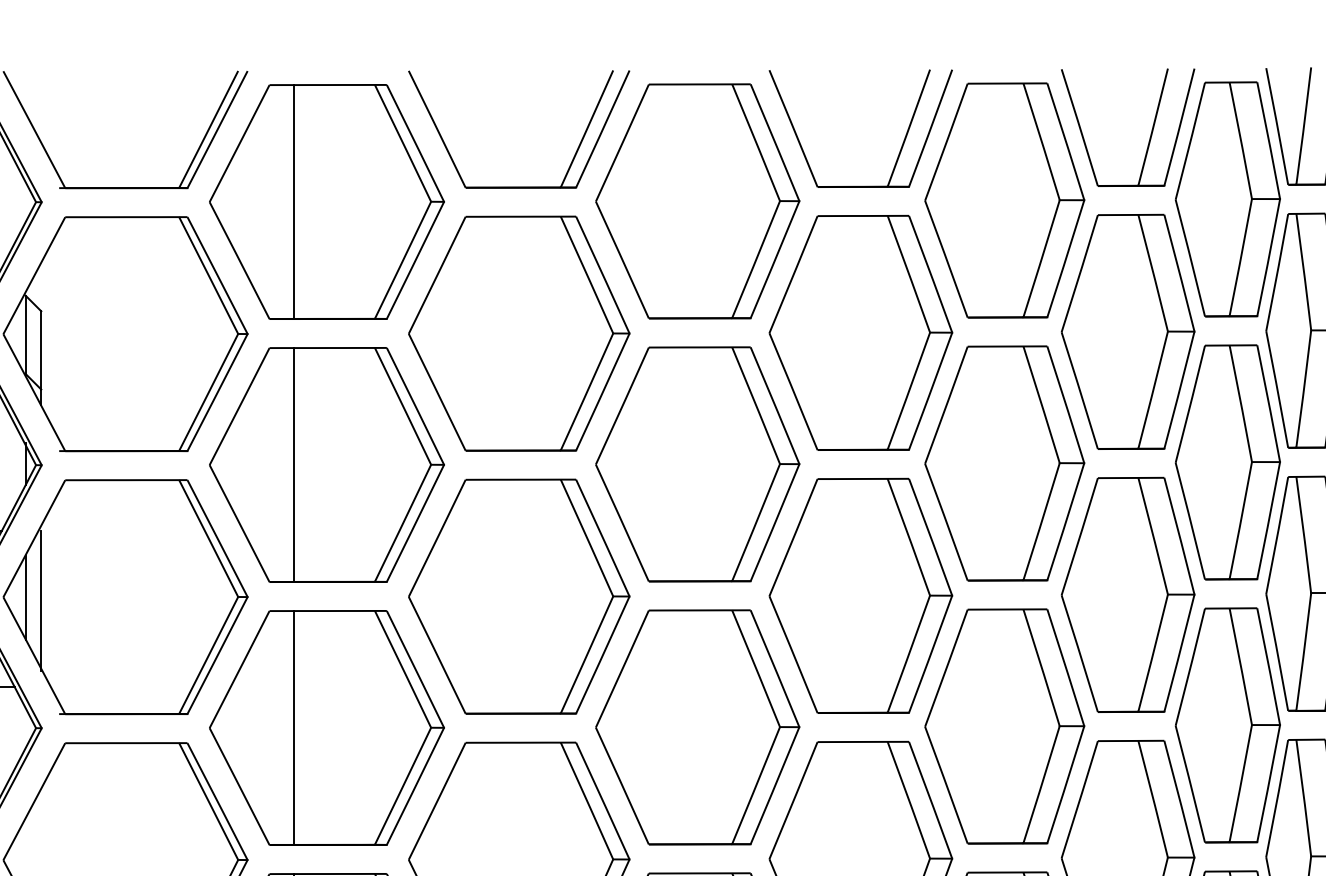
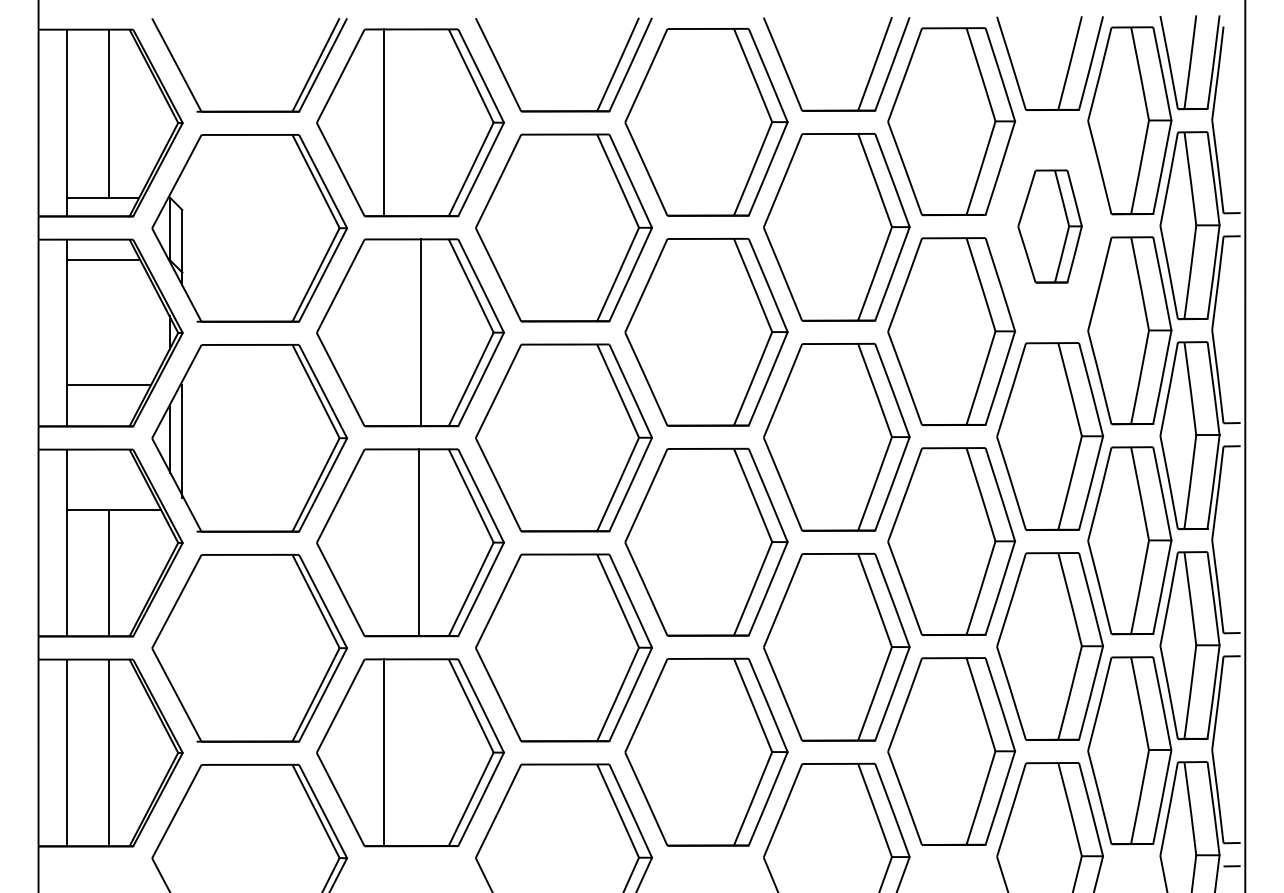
part: (1127, 331) -> (1049, 226), size x0.6
line: (294, 464) -> (421, 332), moved
line: (294, 727) -> (419, 542), moved

